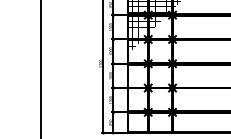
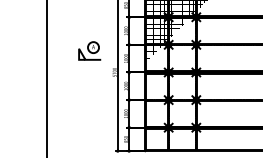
part: (78, 44) -> (89, 50), added

